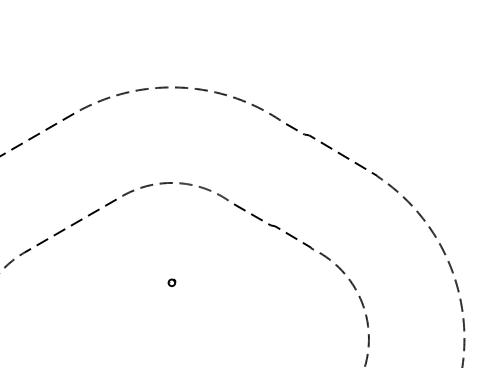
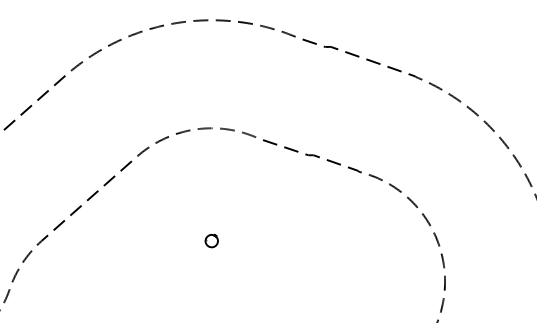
circle: (171, 282) -> (211, 240), size x1.67

